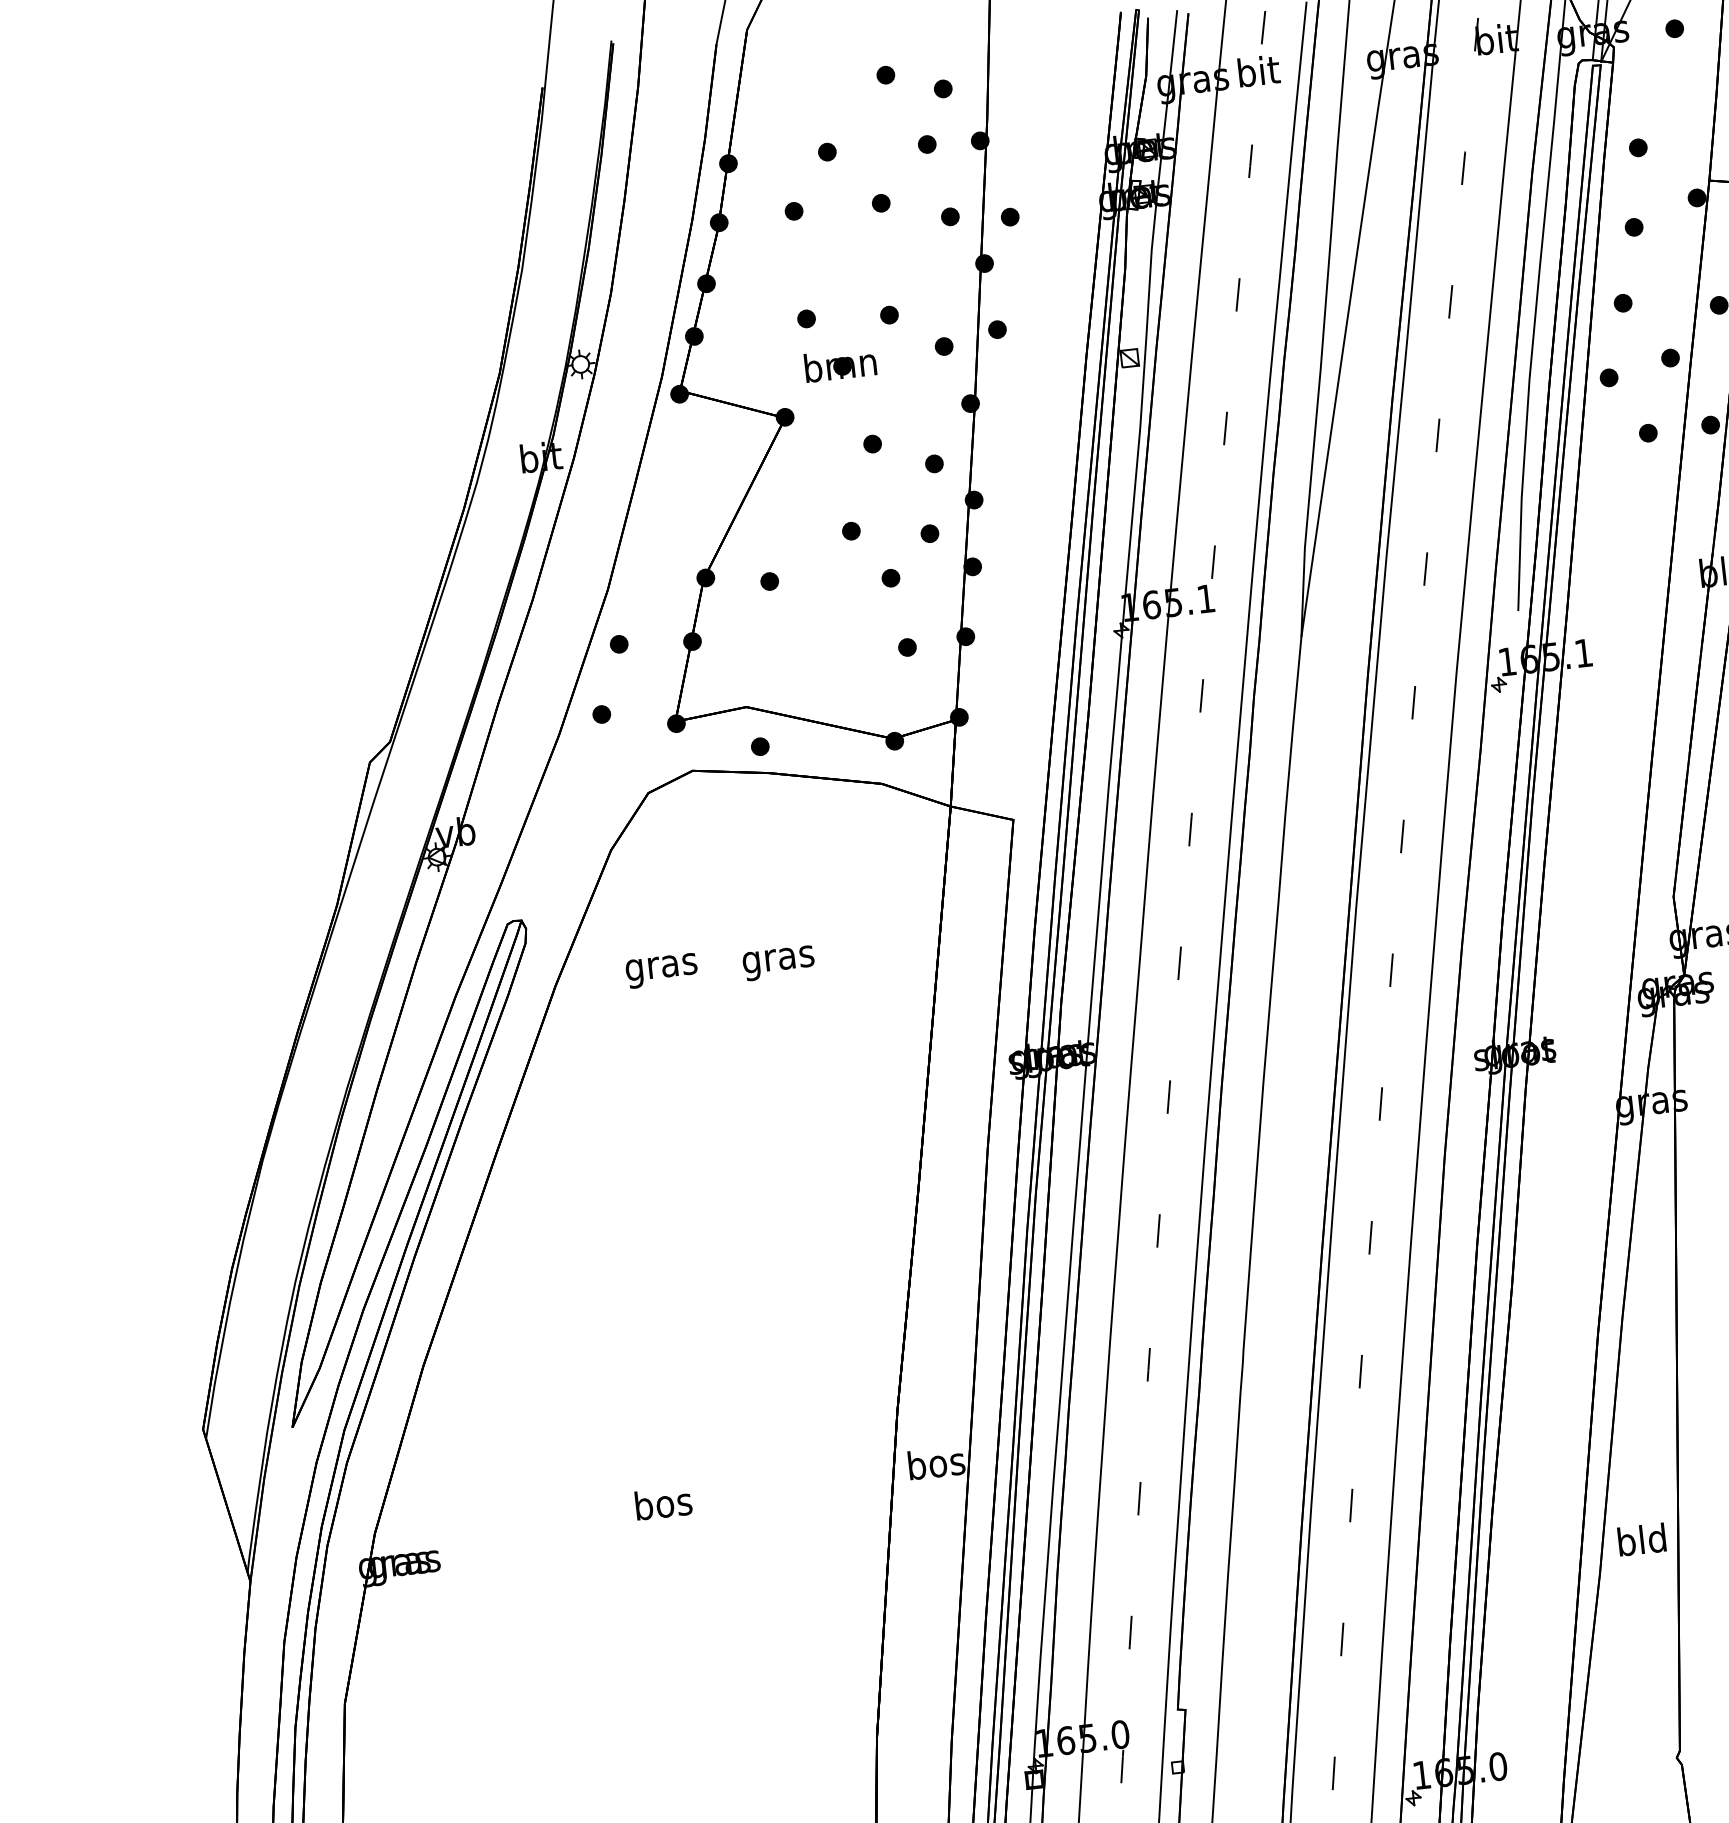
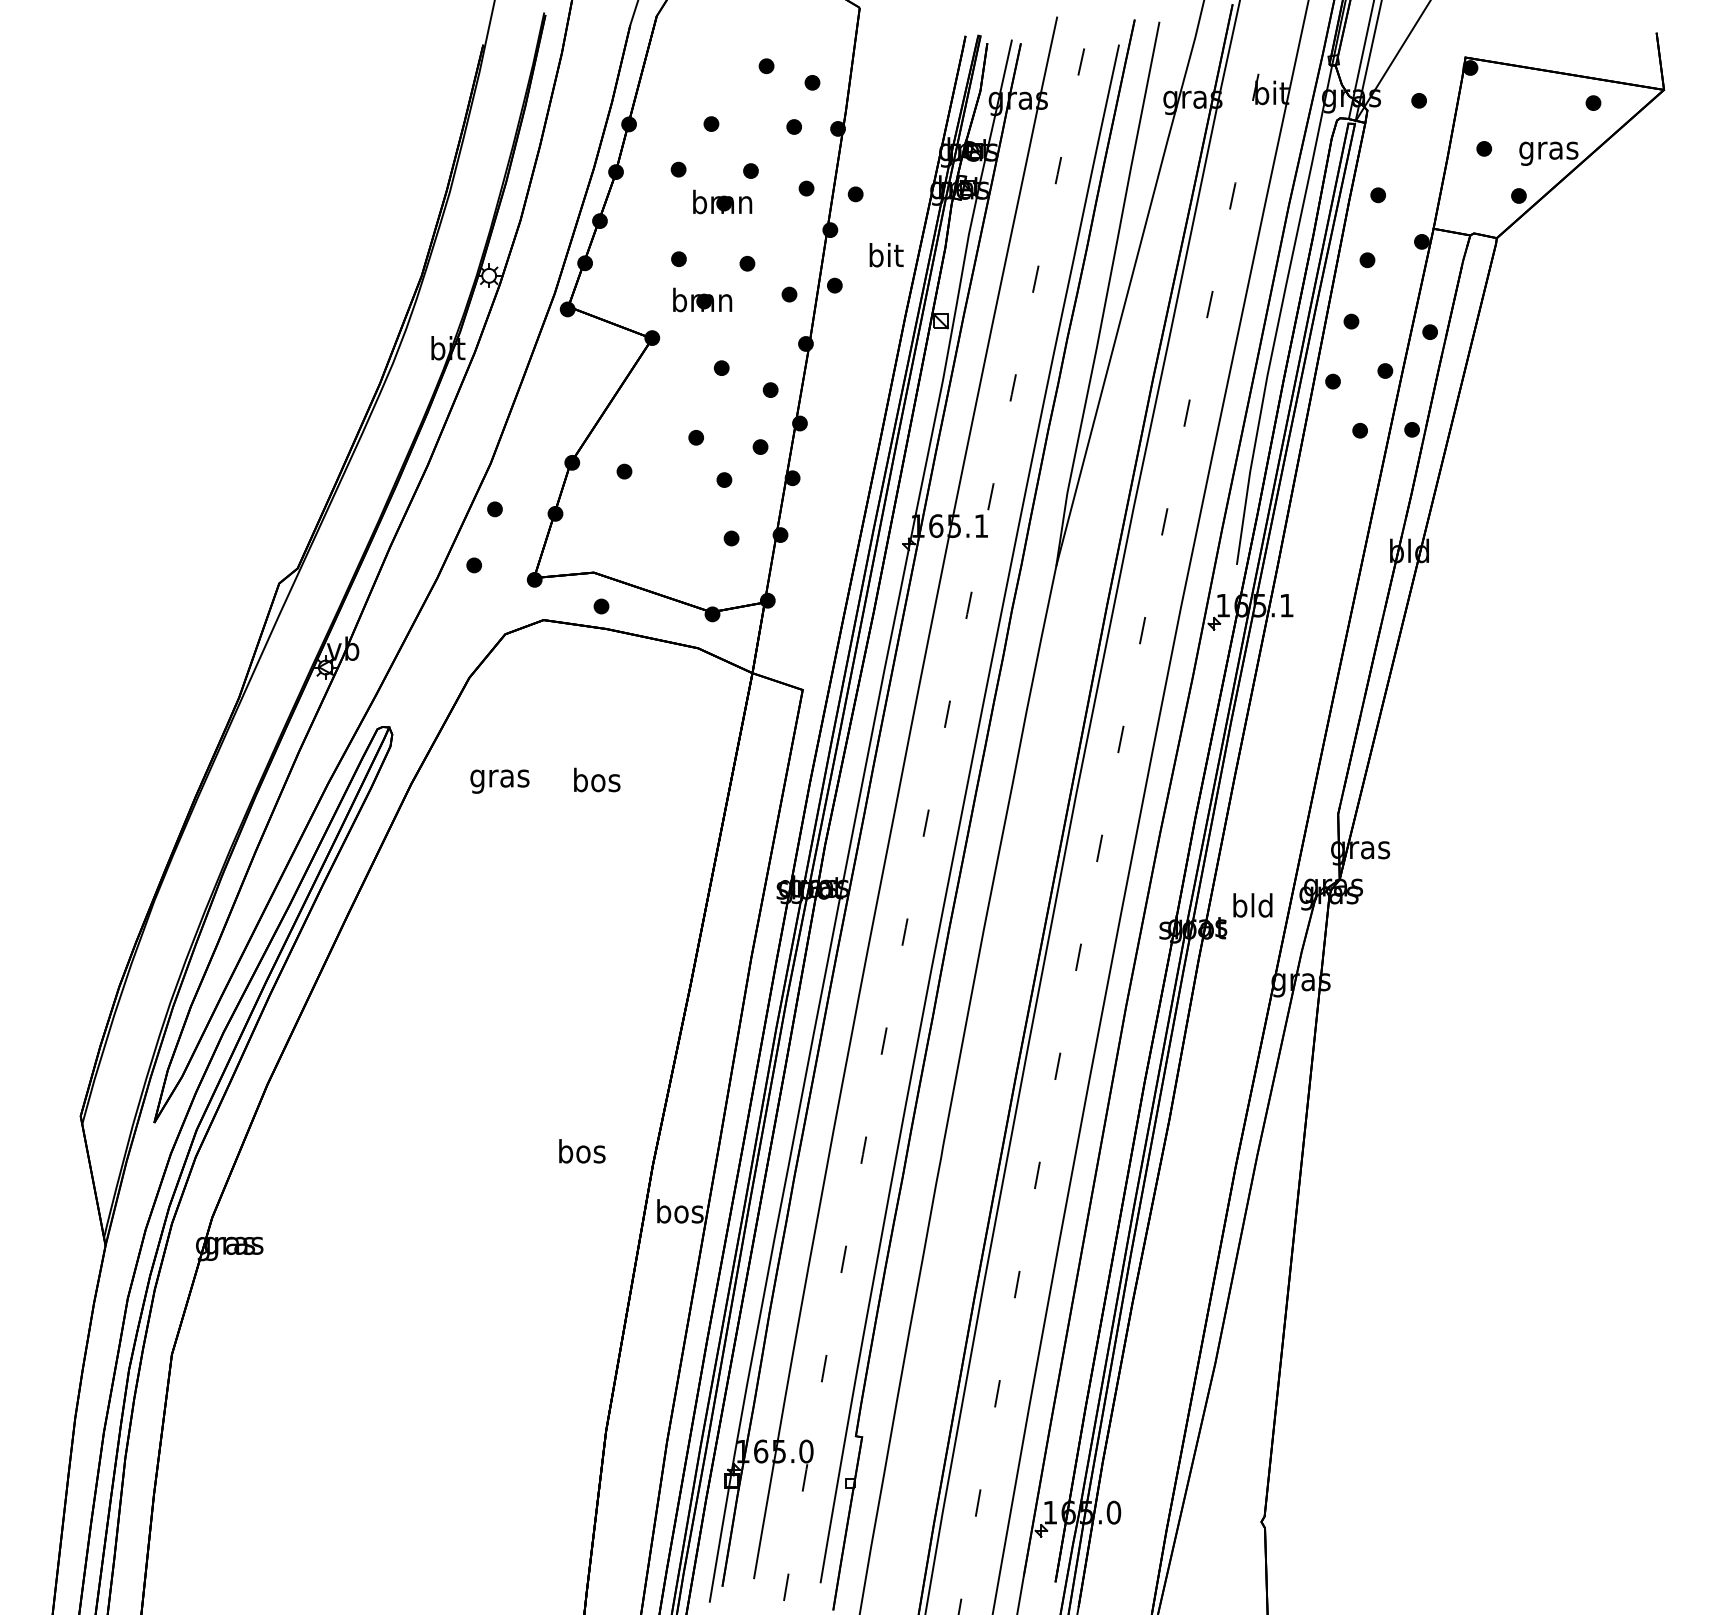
text: (1258, 71) -> (886, 255), moved
part: (851, 243) -> (722, 201), added
text: (778, 958) -> (596, 782), gras -> bos
text: (663, 1503) -> (582, 1151), moved
text: (1641, 1539) -> (1252, 905), moved

